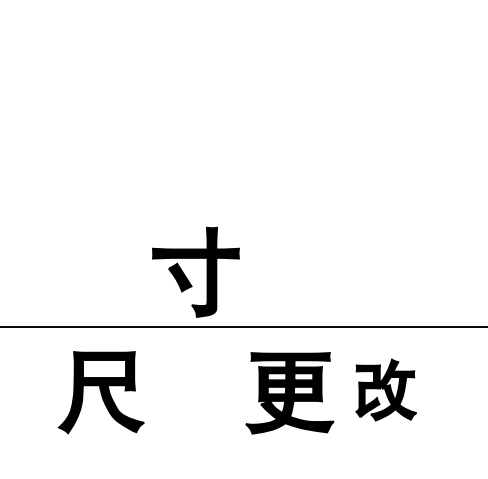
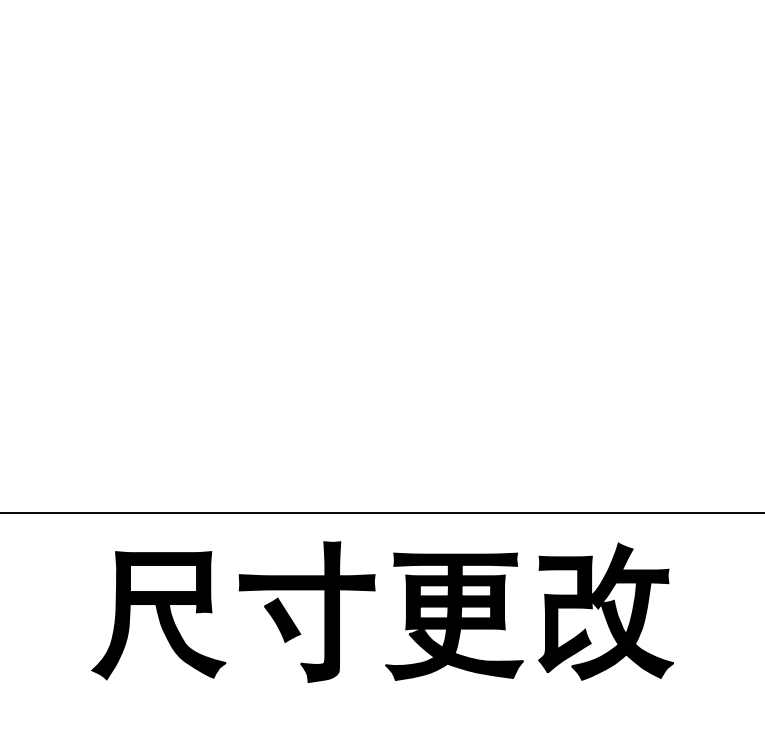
part: (186, 276) -> (292, 618), moved
part: (385, 389) -> (604, 610), size x1.43

